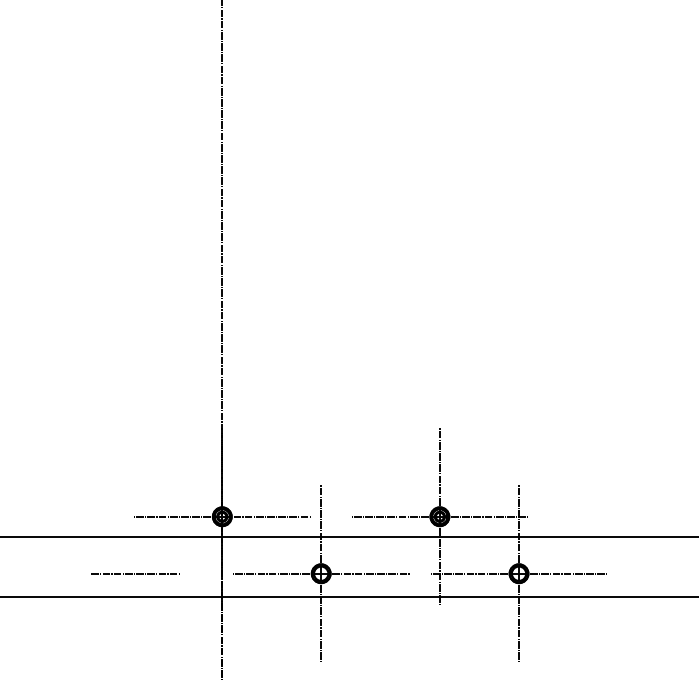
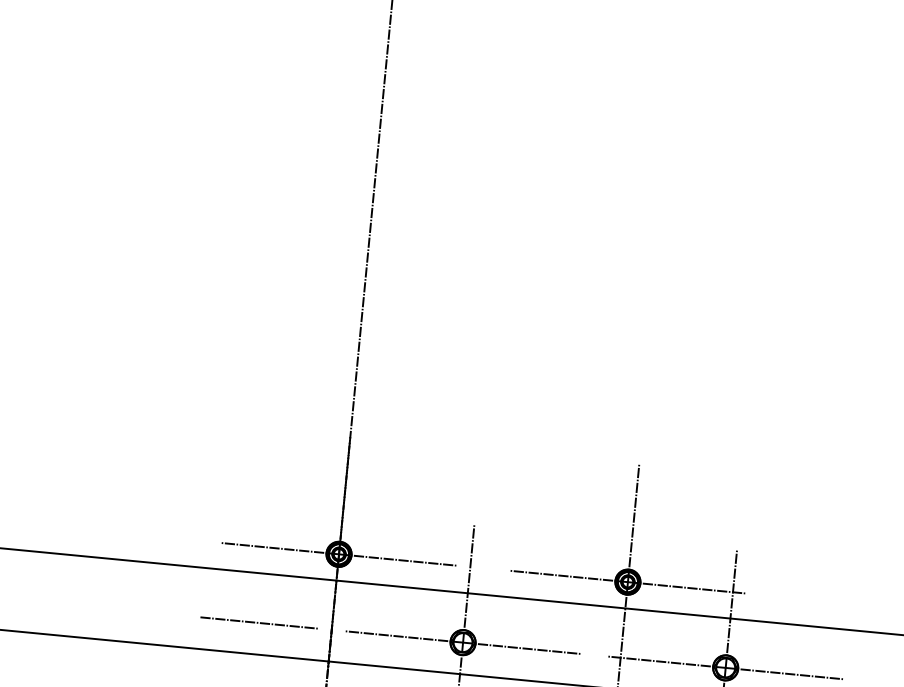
line: (134, 573) -> (257, 622), moved

